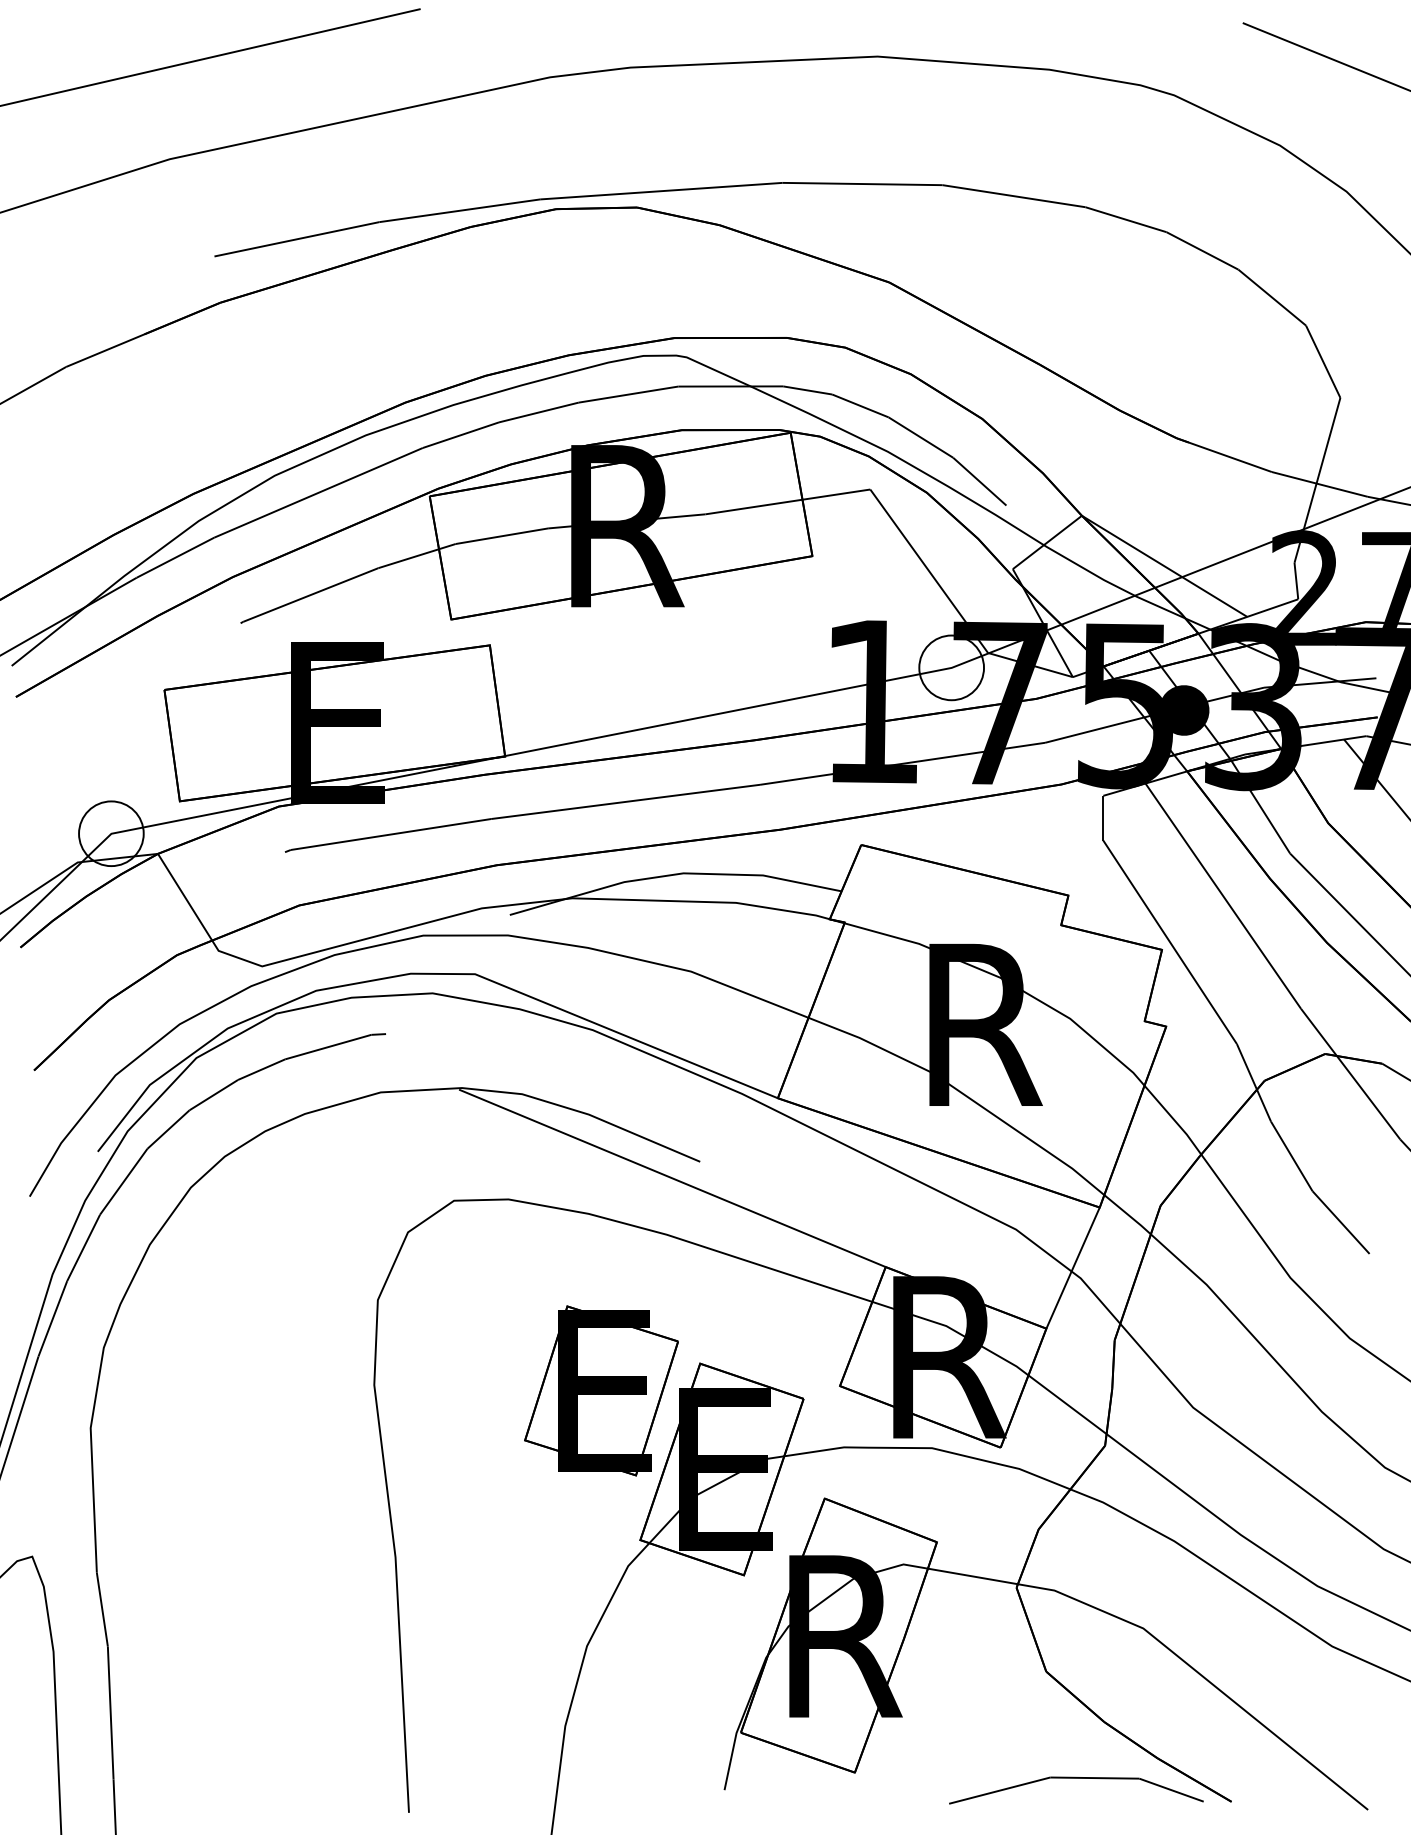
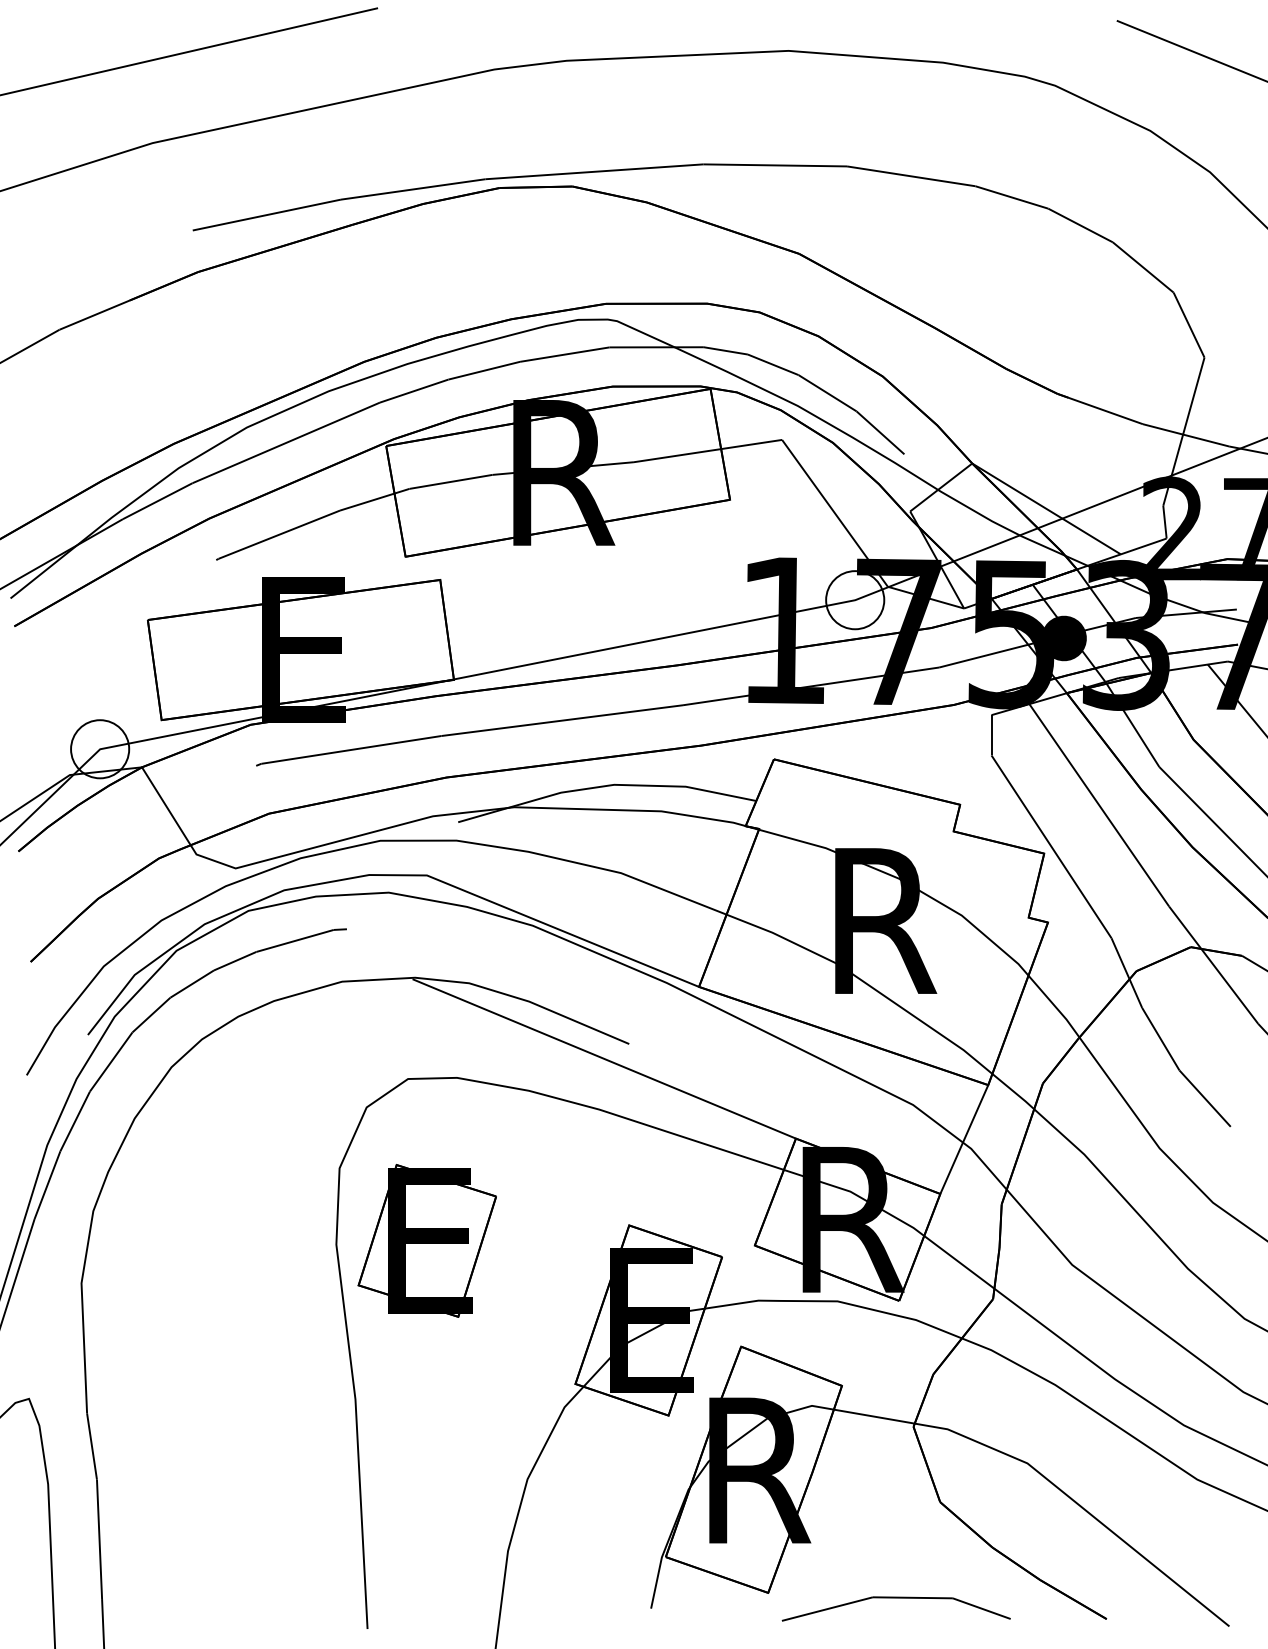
part: (601, 1390) -> (427, 1240), moved
line: (1076, 1778) -> (896, 1598), moved

